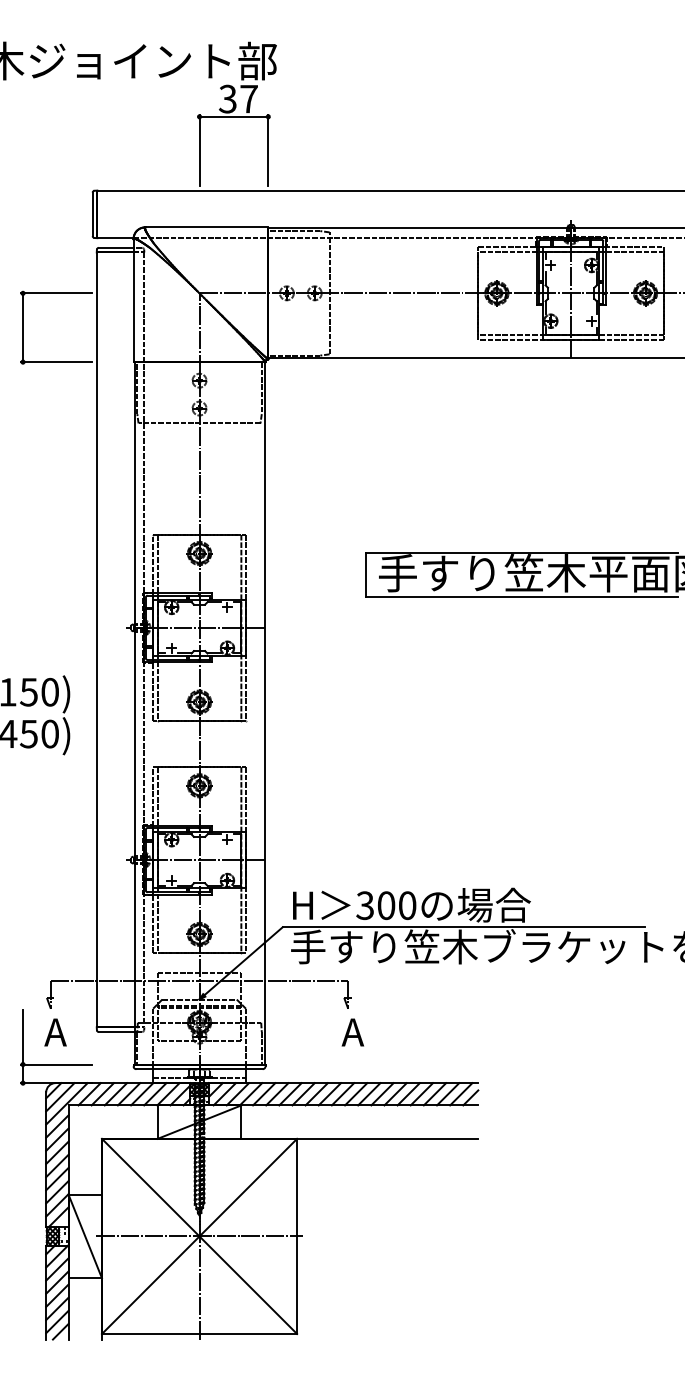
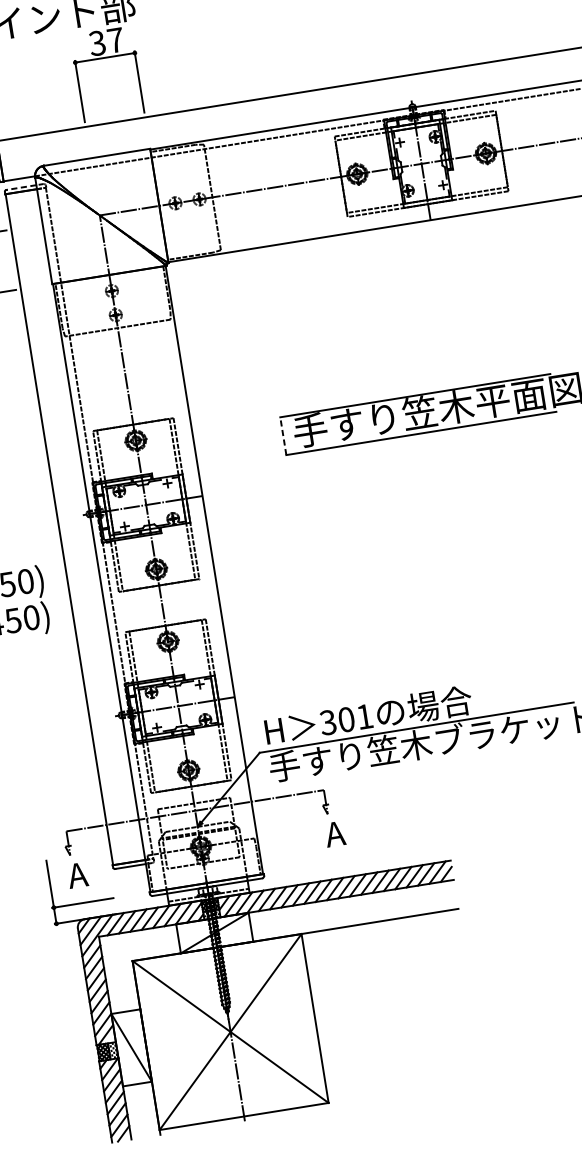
line: (115, 247) -> (20, 187), solid -> dashed
line: (366, 575) -> (283, 436), solid -> dashed
text: (407, 905) -> (364, 716), 300 -> 301
line: (199, 1236) -> (230, 1032), removed

